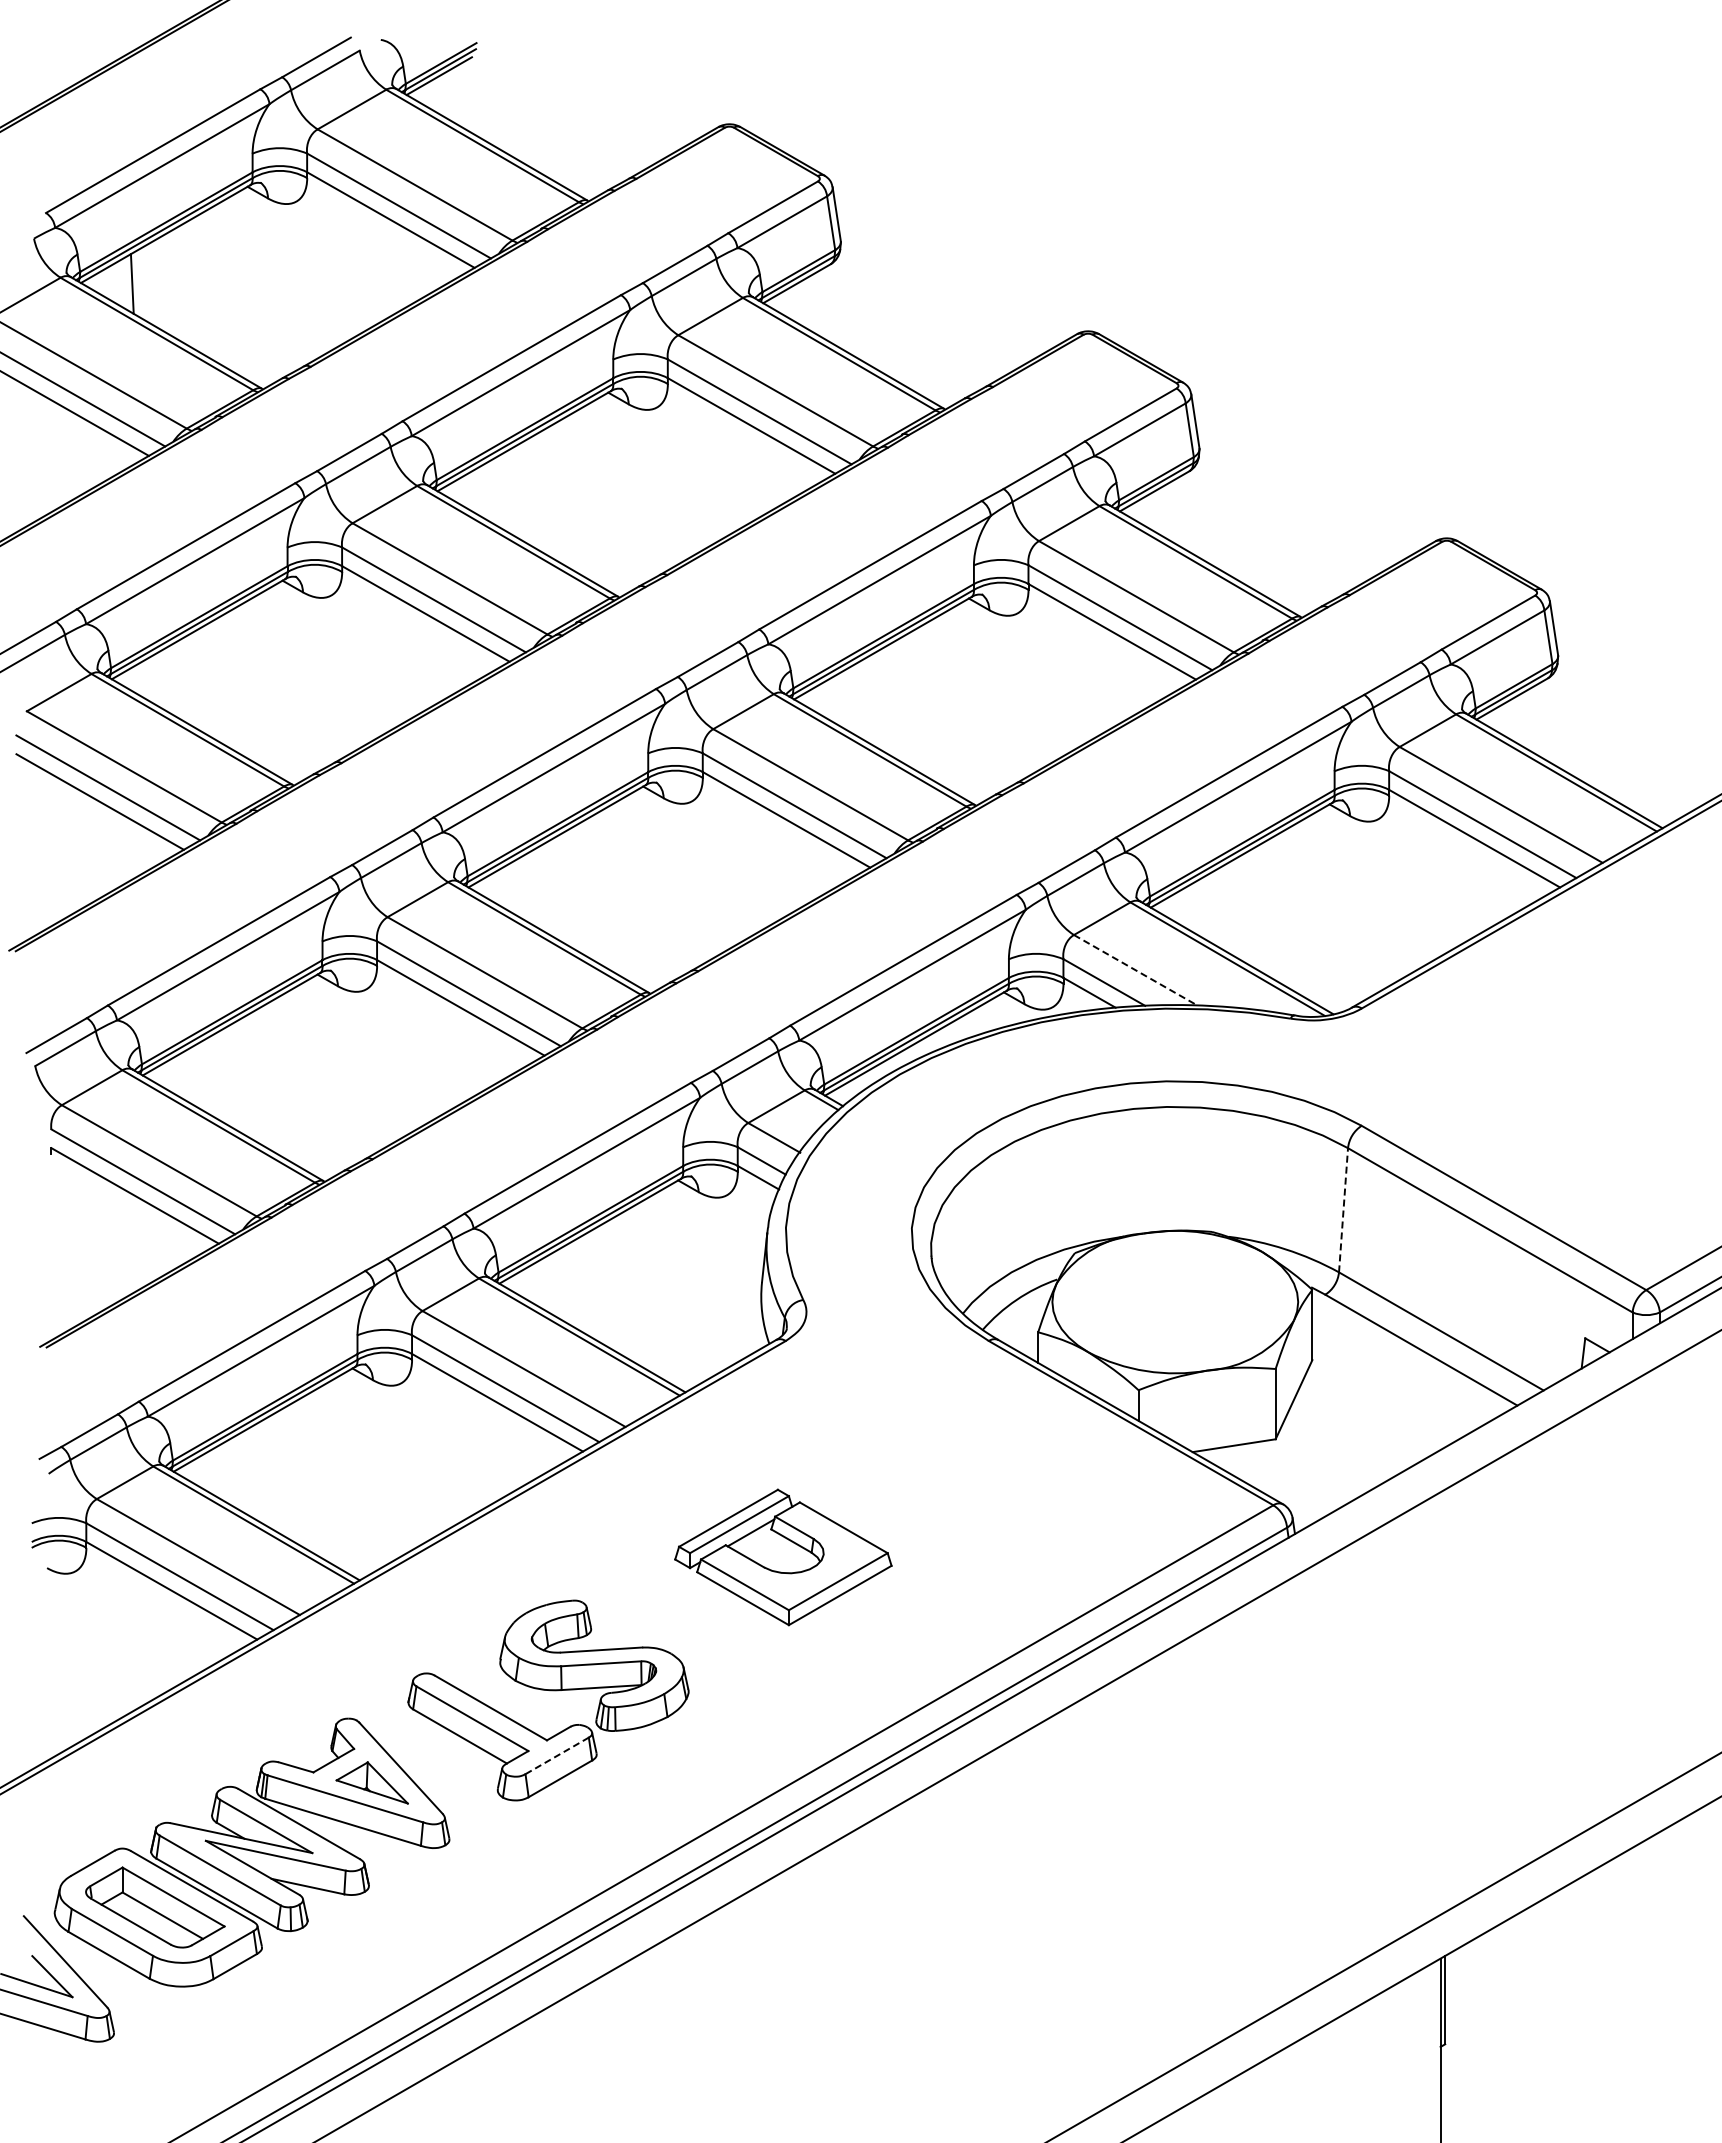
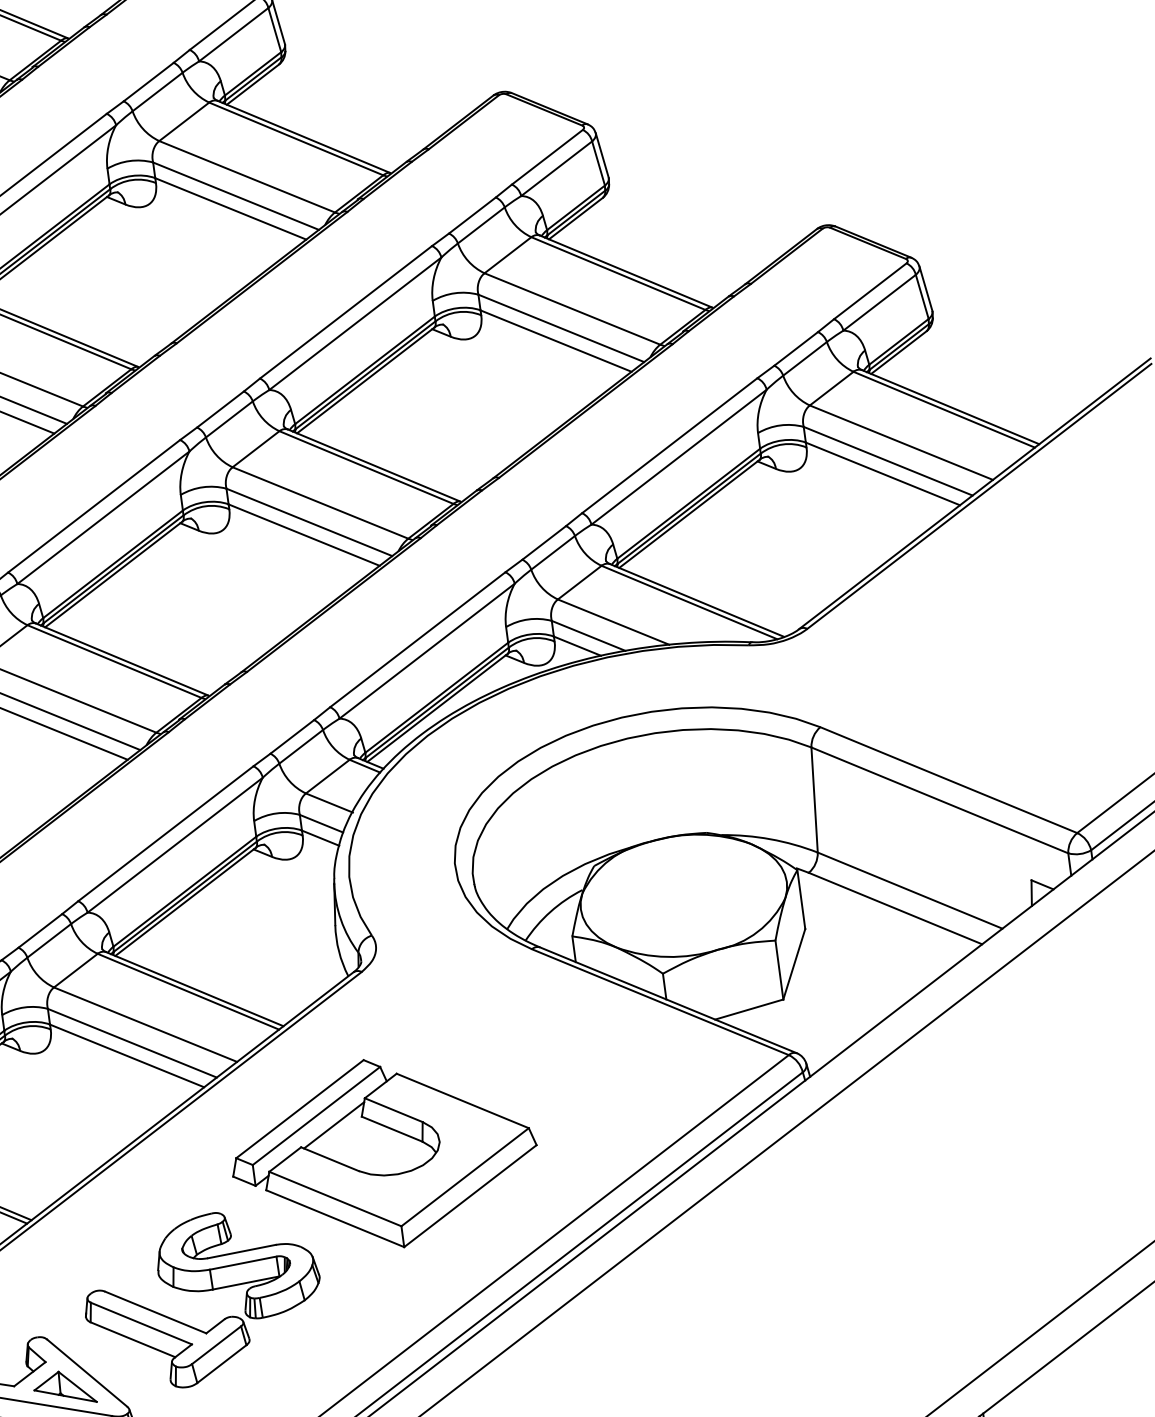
line: (1136, 970) -> (614, 622), dashed -> solid
line: (1343, 1209) -> (814, 799), dashed -> solid
part: (783, 1557) -> (384, 1153), size x1.67
line: (557, 1755) -> (216, 1344), dashed -> solid

